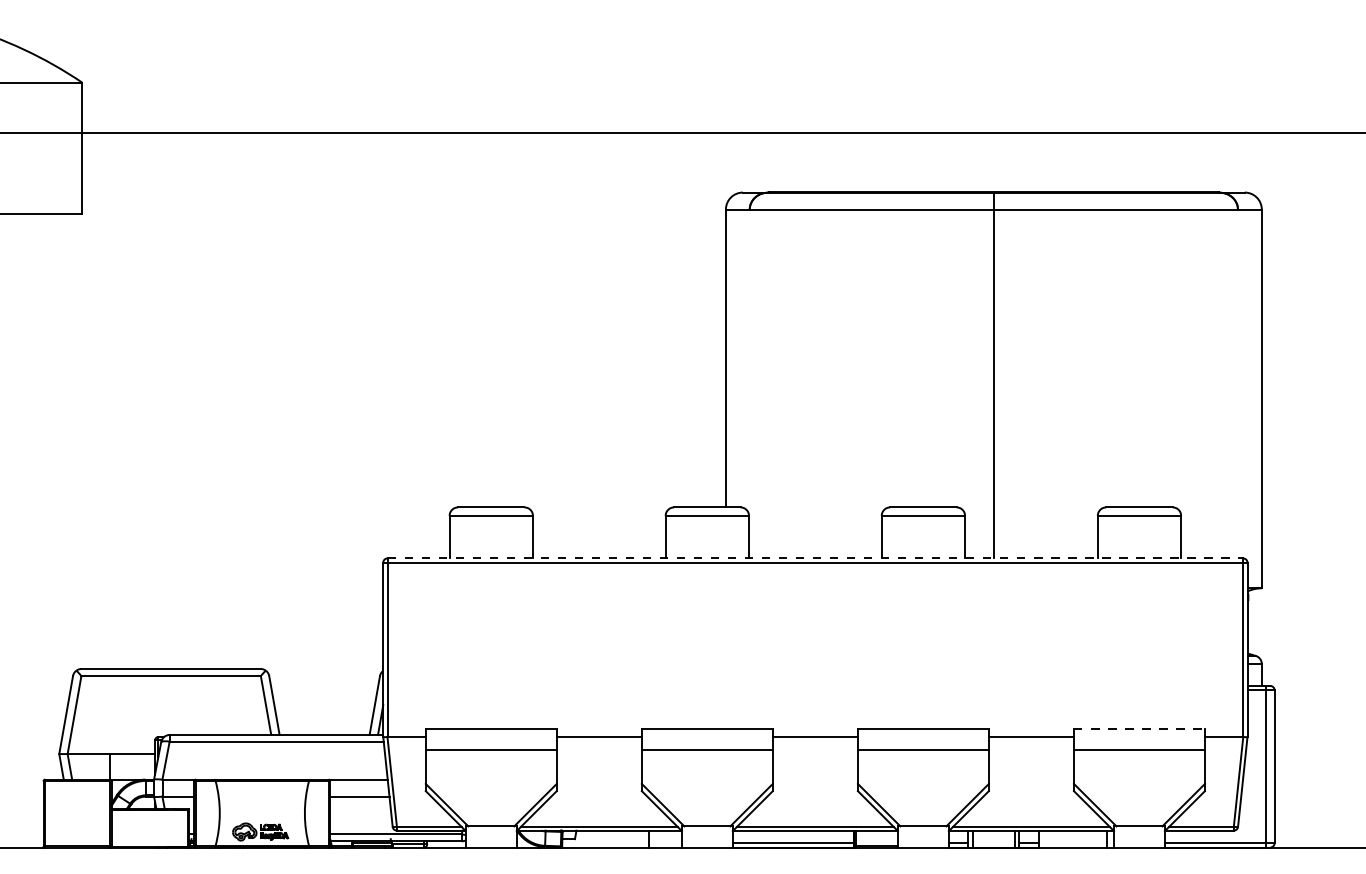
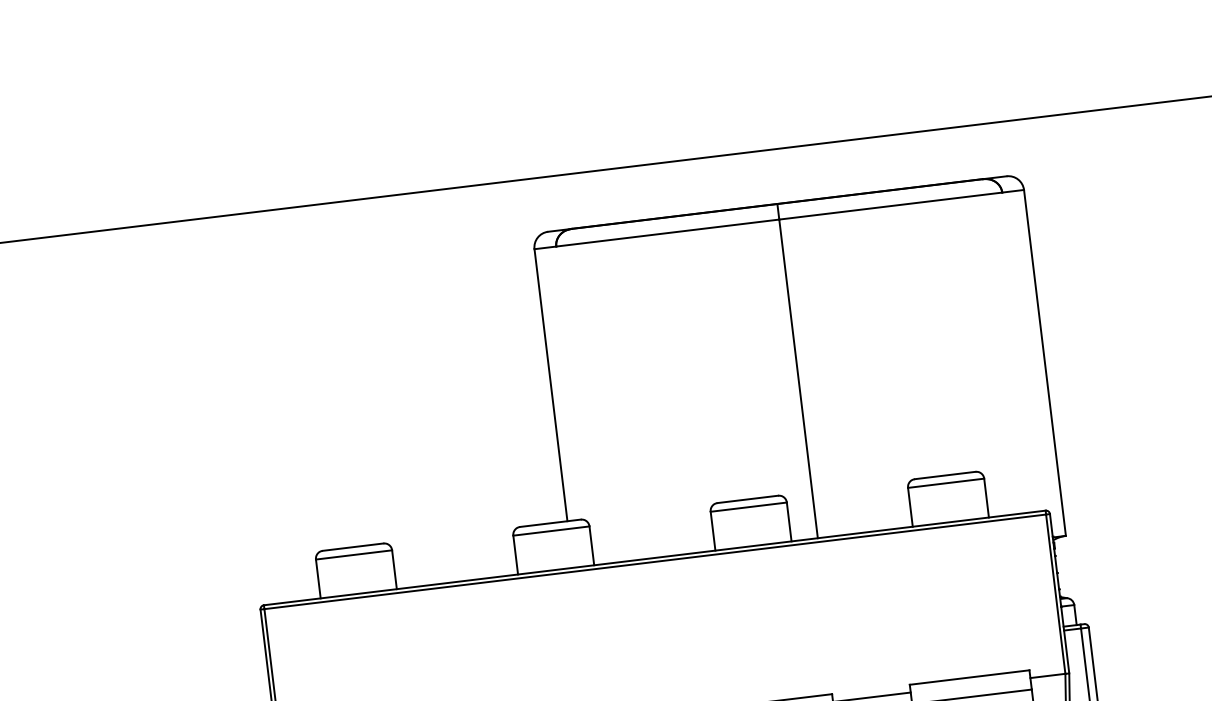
line: (815, 558) -> (654, 558), dashed -> solid
line: (1139, 728) -> (969, 677), dashed -> solid

